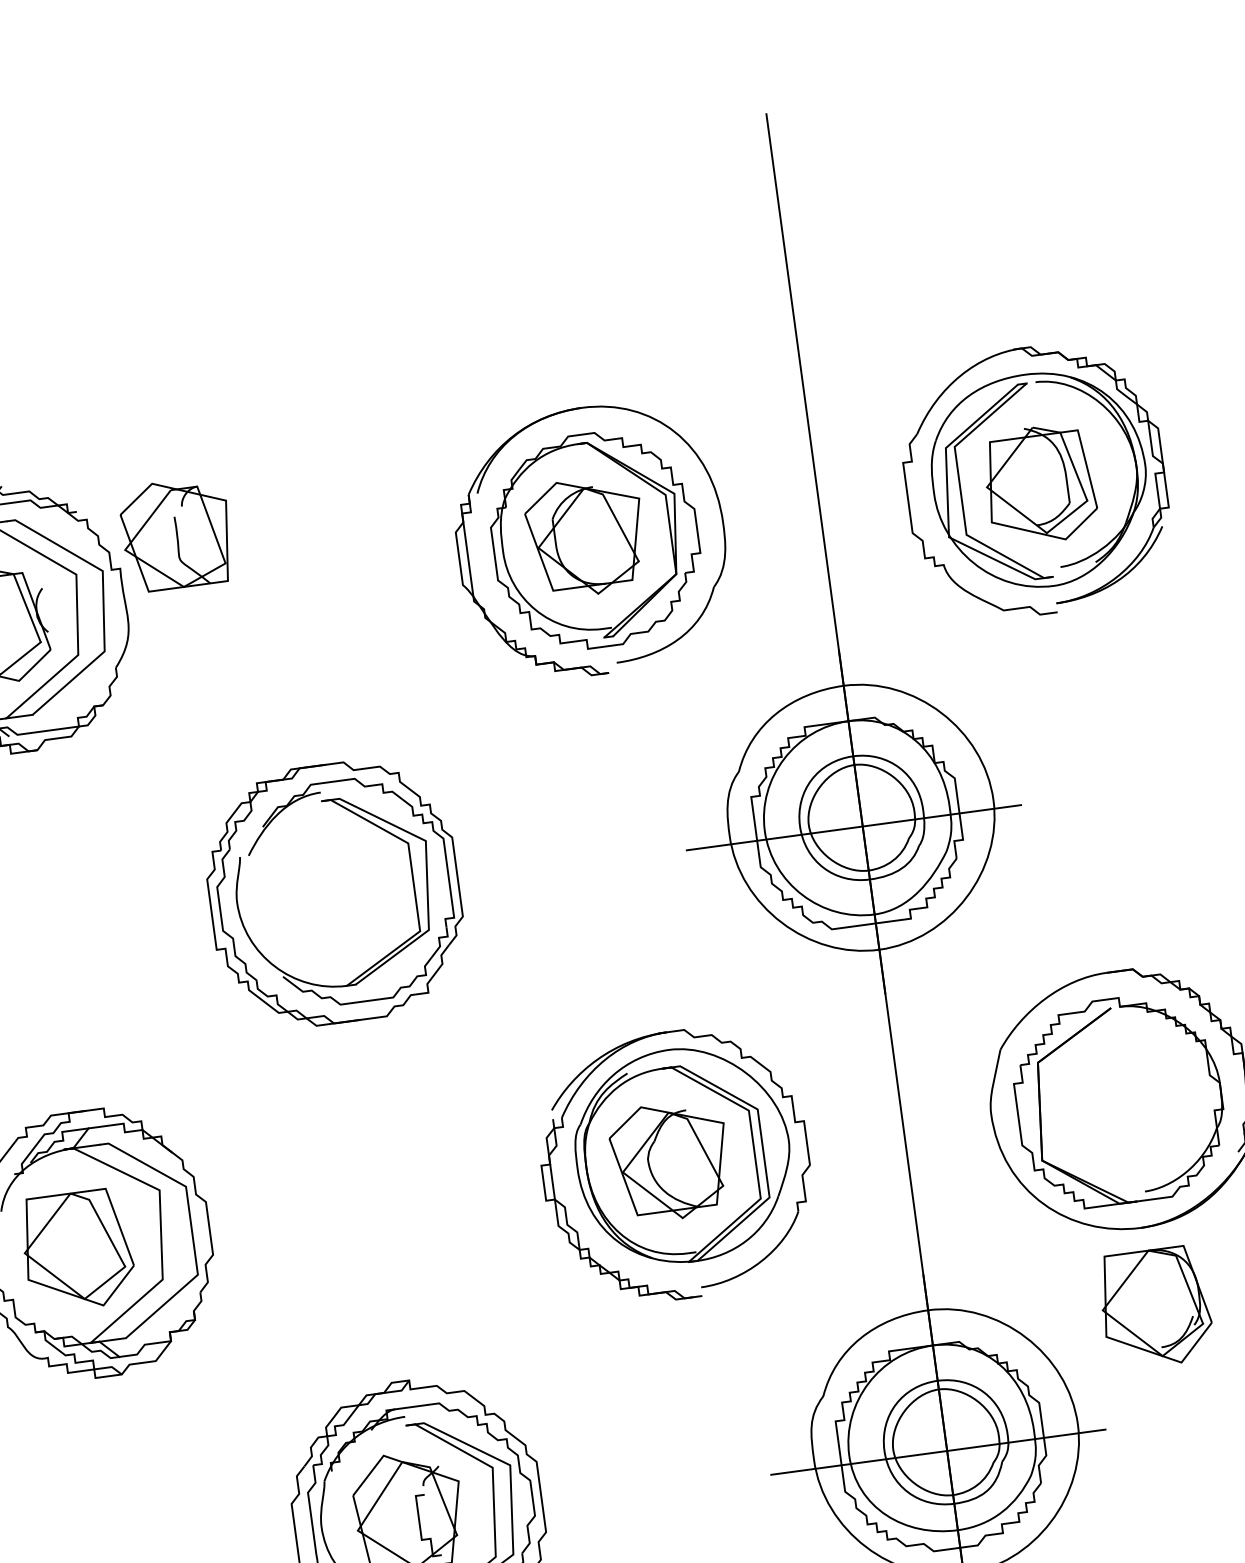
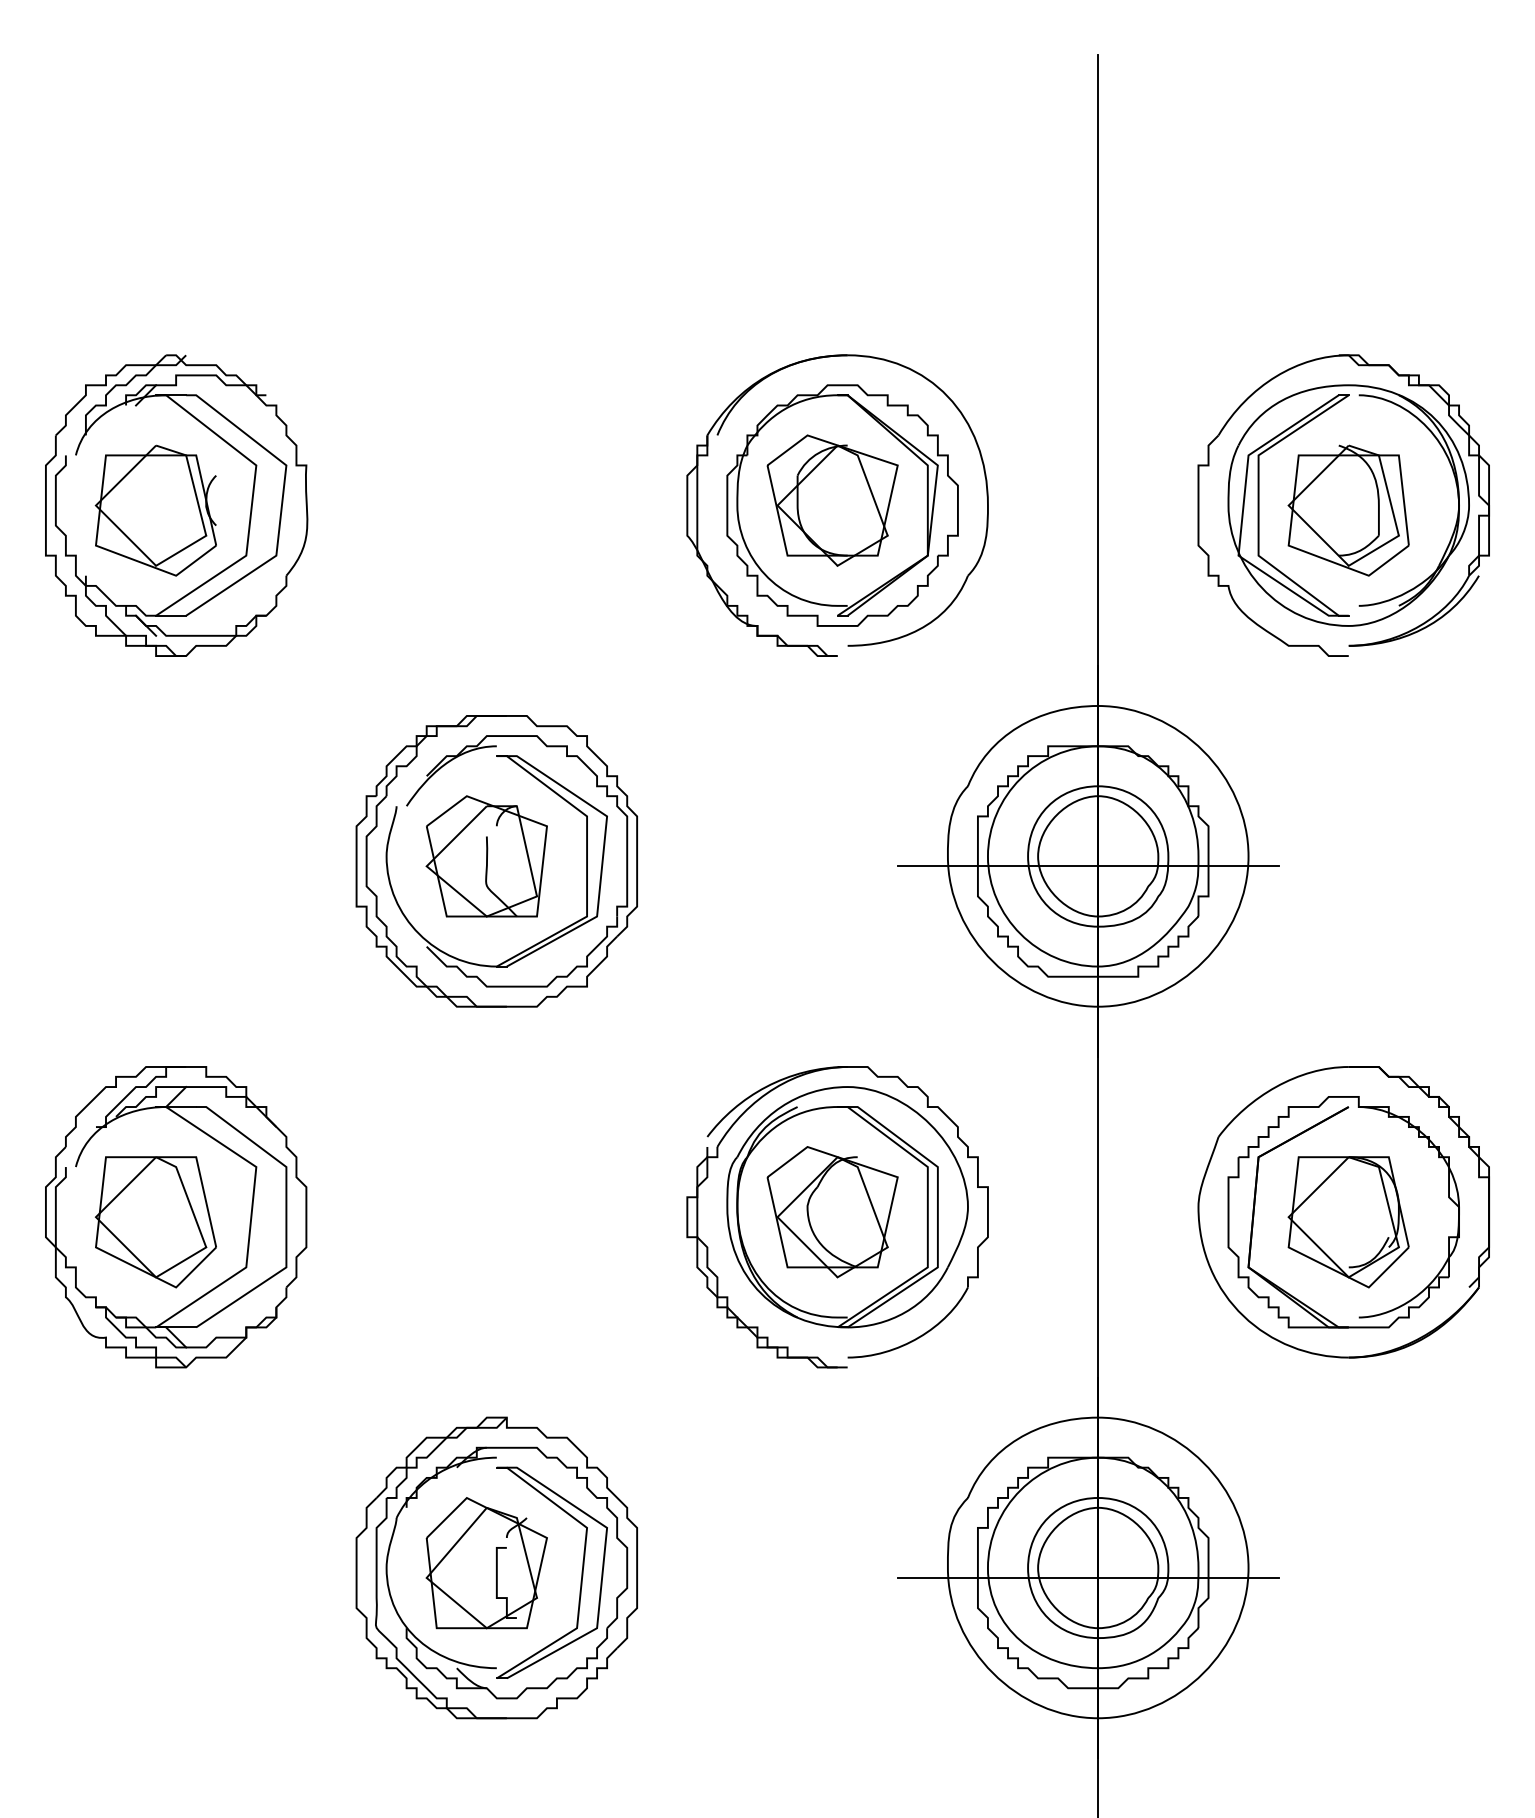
part: (176, 534) -> (486, 856), moved
part: (1155, 1307) -> (1348, 1222), moved

